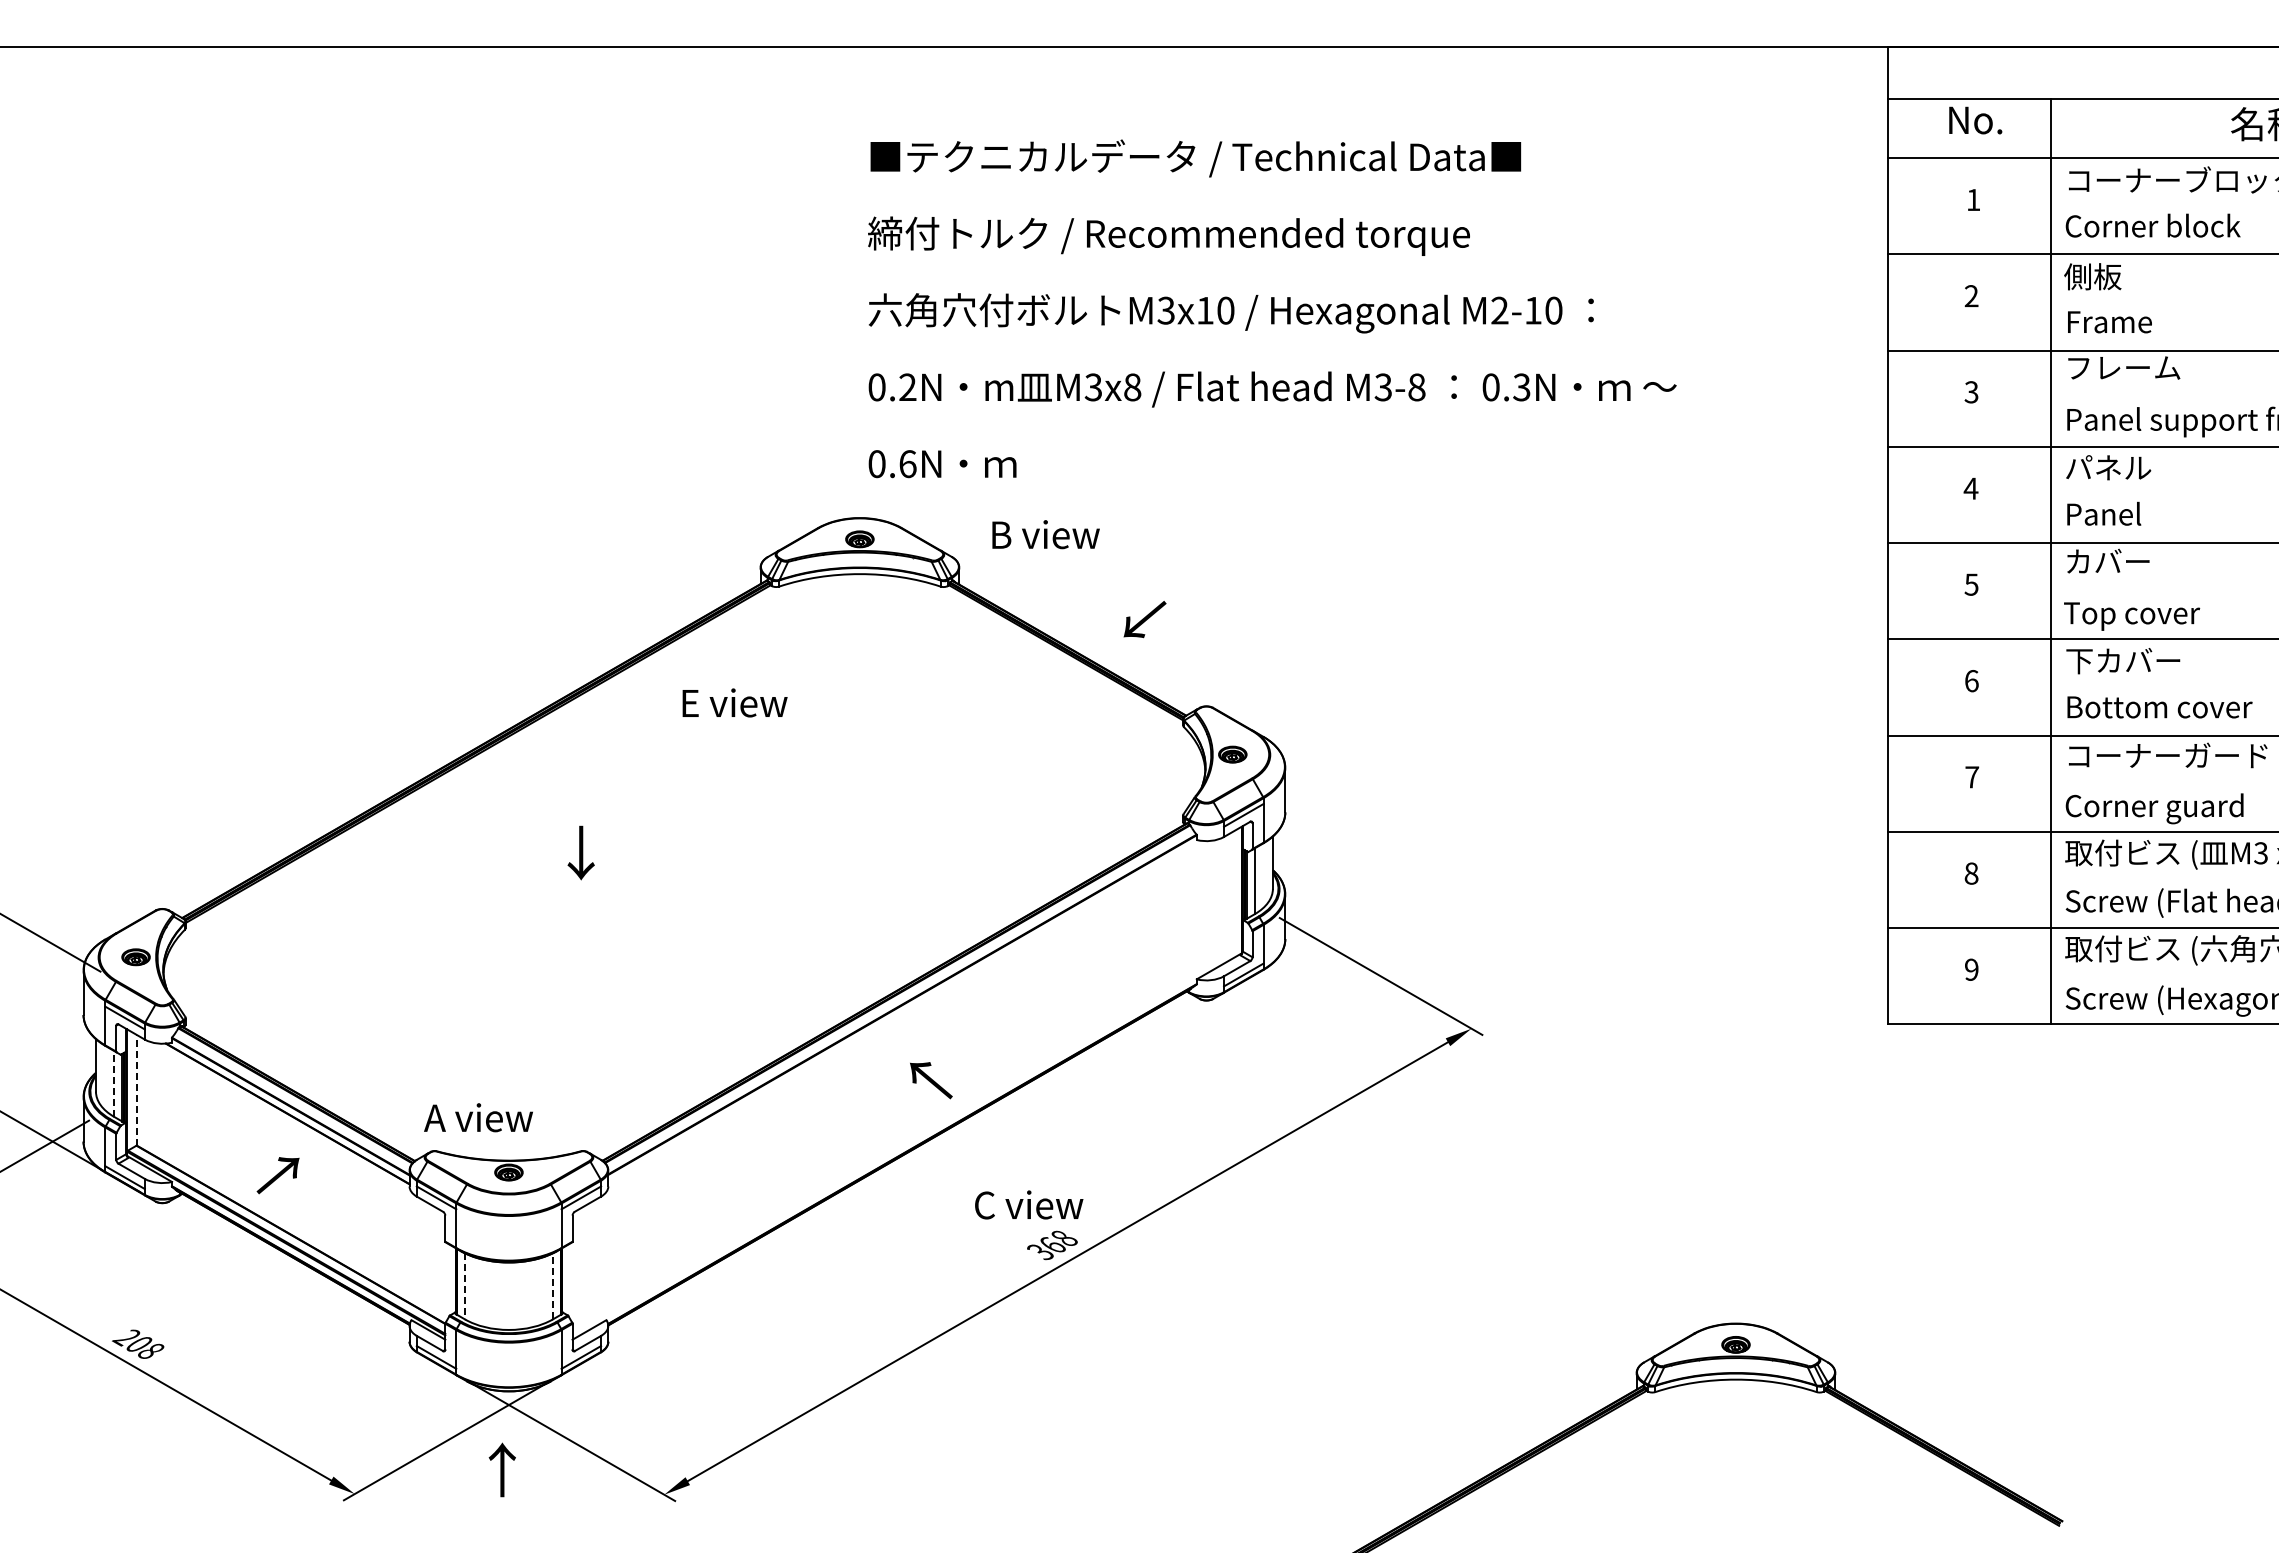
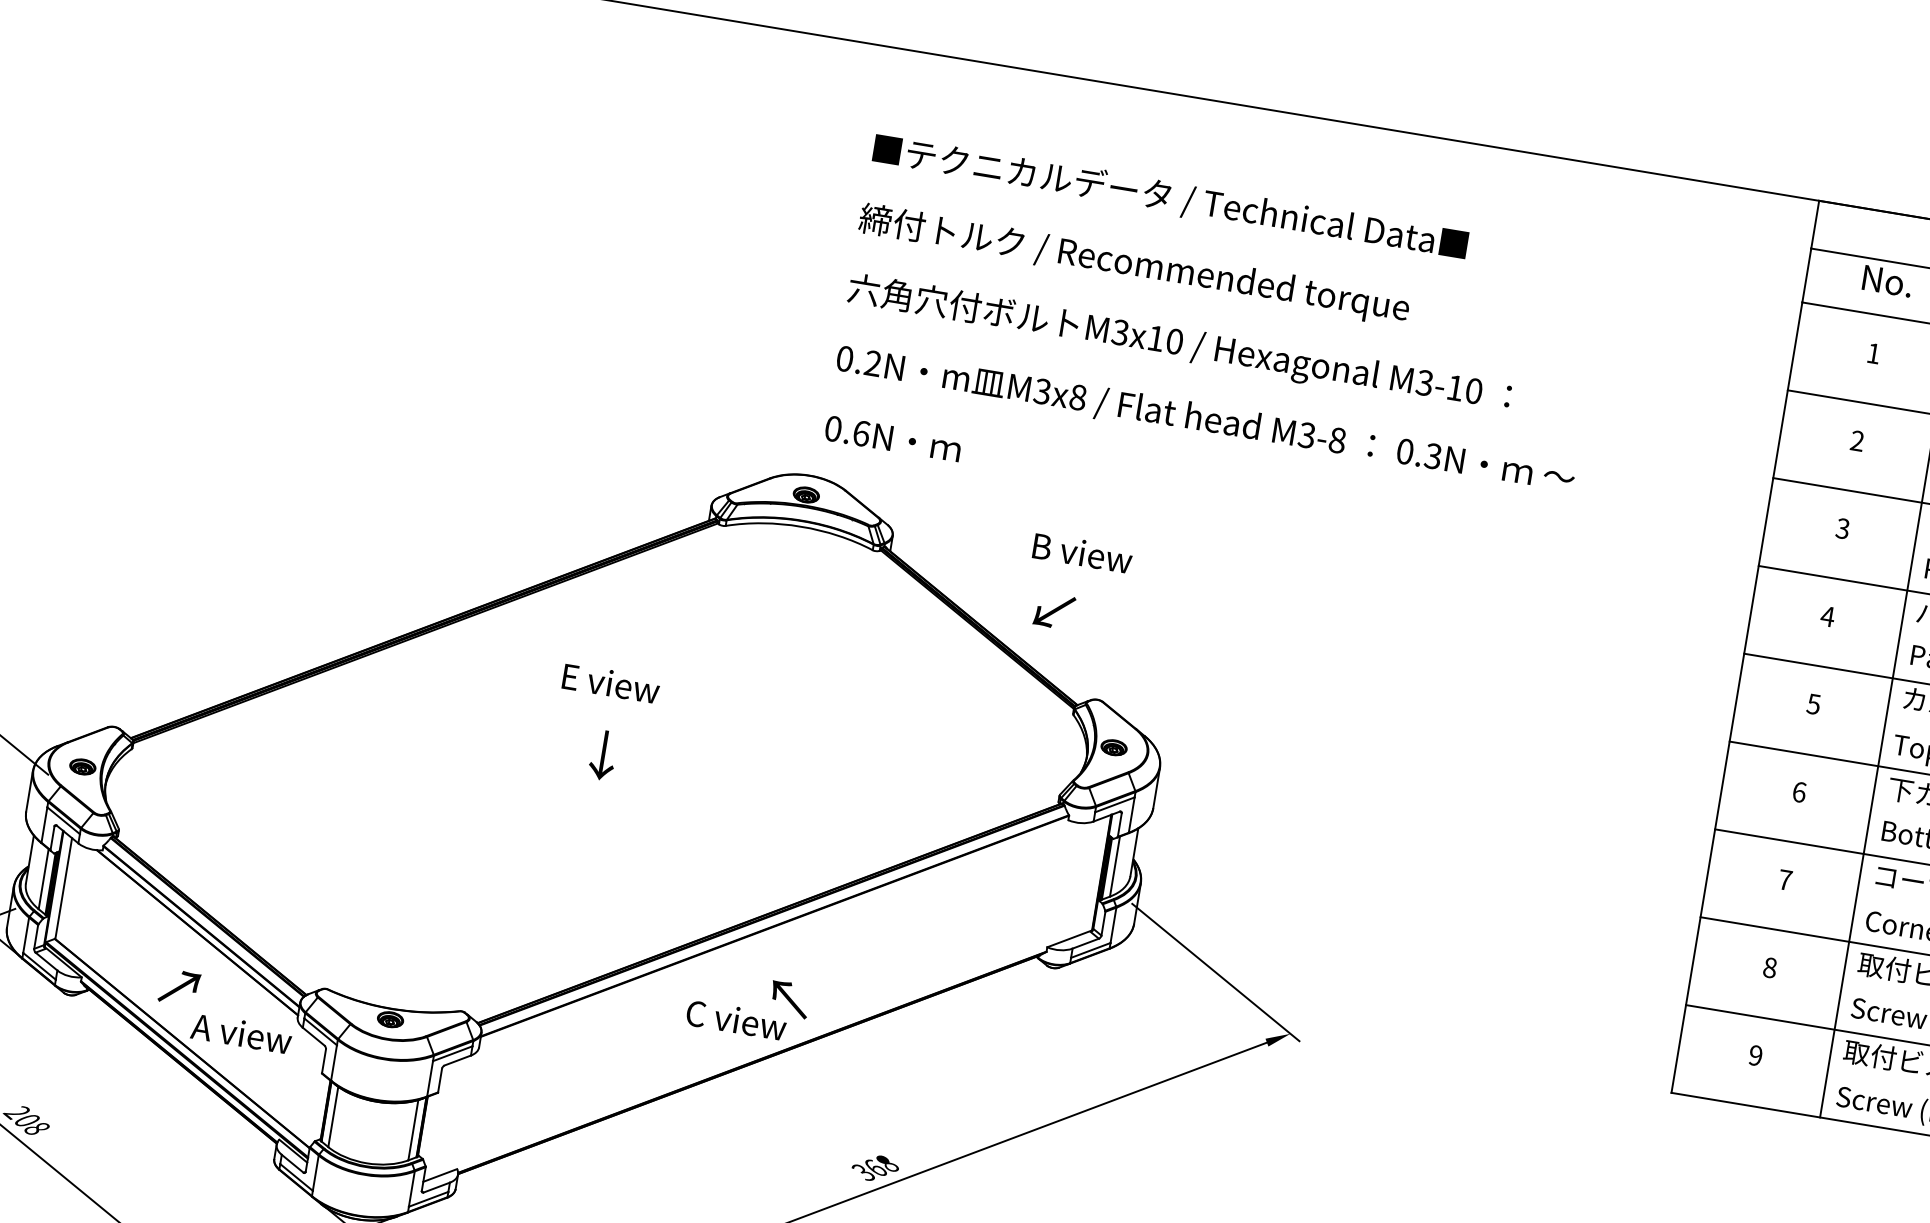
text: (1499, 310) -> (1424, 382), M2-10 -> M3-10
text: (1045, 534) -> (1082, 552), moved
text: (734, 702) -> (610, 683), moved
text: (580, 852) -> (602, 754), moved
line: (114, 1083) -> (44, 878), dashed -> solid
line: (137, 1089) -> (64, 887), dashed -> solid
text: (478, 1117) -> (241, 1033), moved
text: (1029, 1204) -> (736, 1019), moved
line: (552, 1285) -> (413, 1129), dashed -> solid
line: (465, 1286) -> (333, 1117), dashed -> solid

